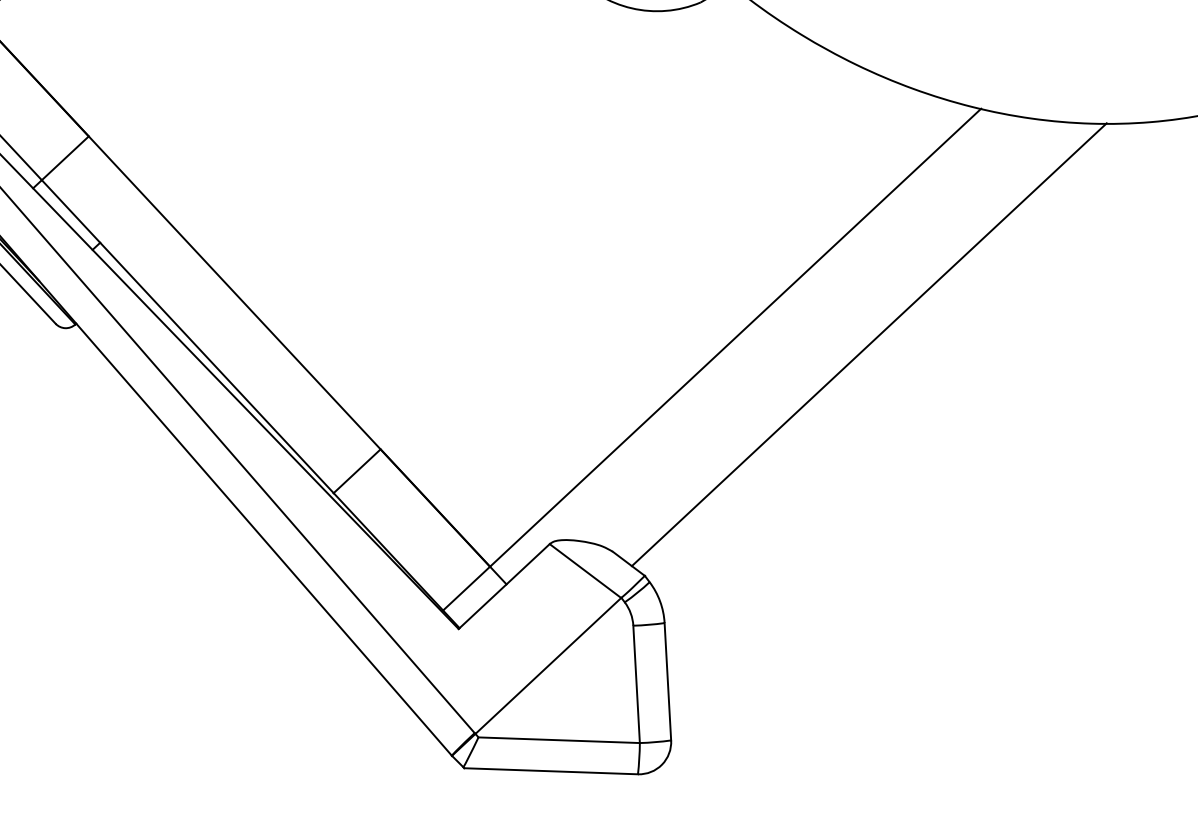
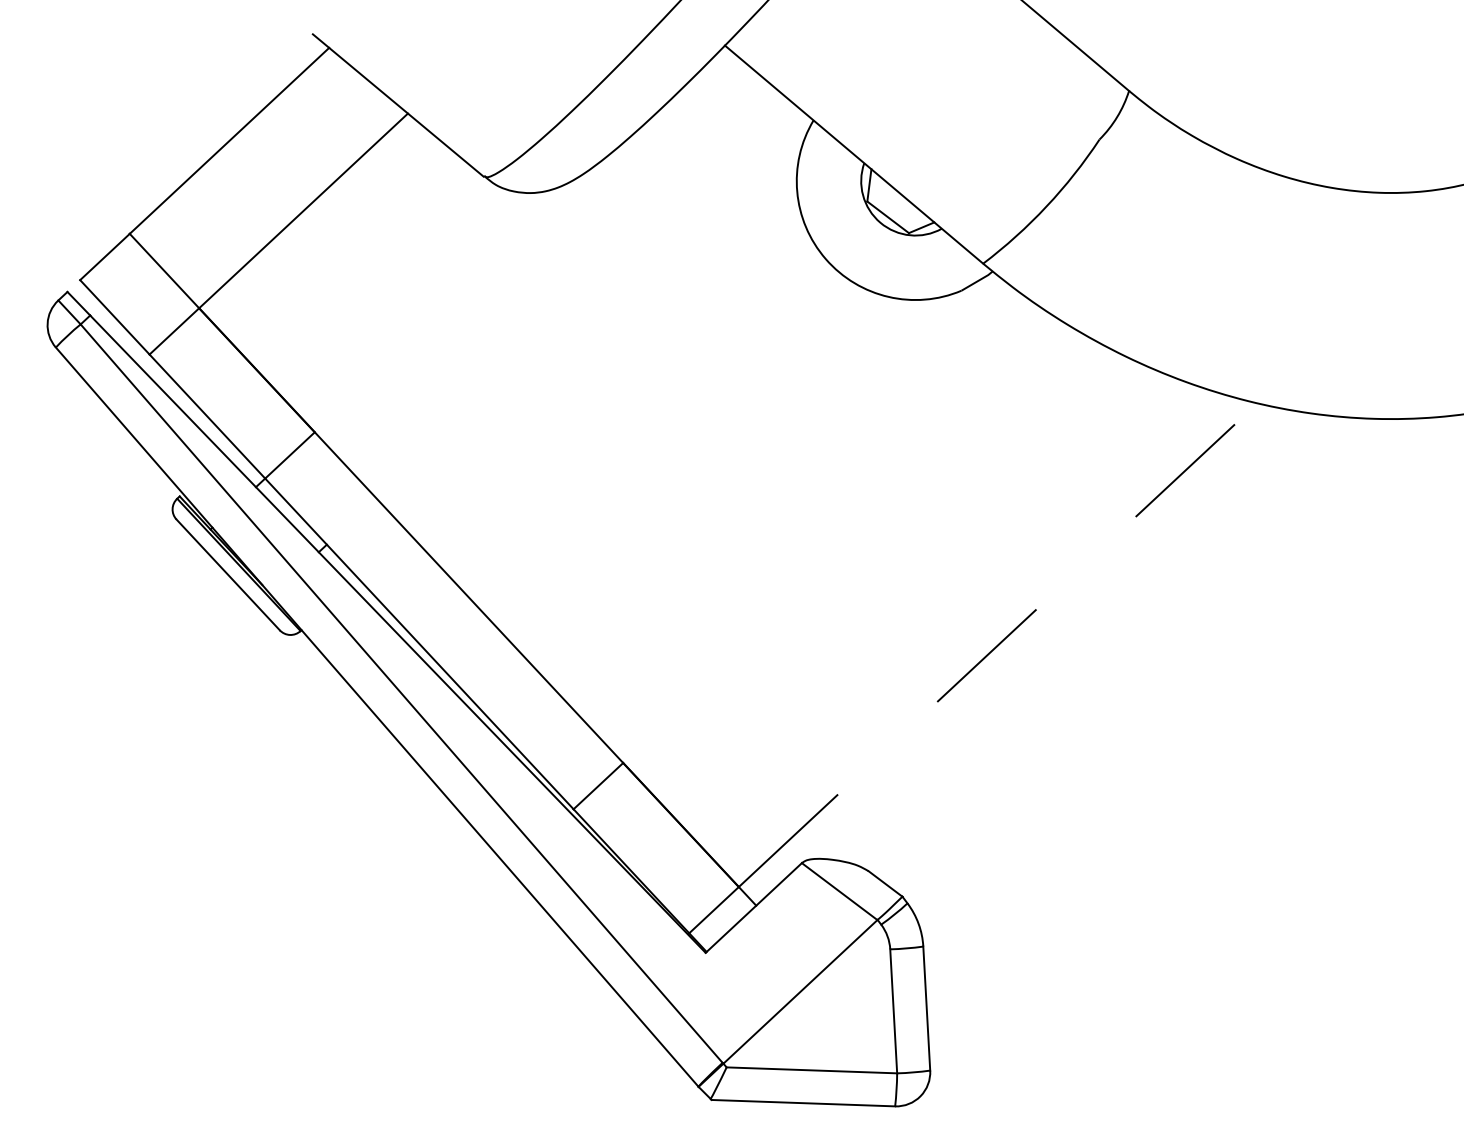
line: (735, 338) -> (998, 645), solid -> dashed
line: (869, 344) -> (1139, 652), removed

